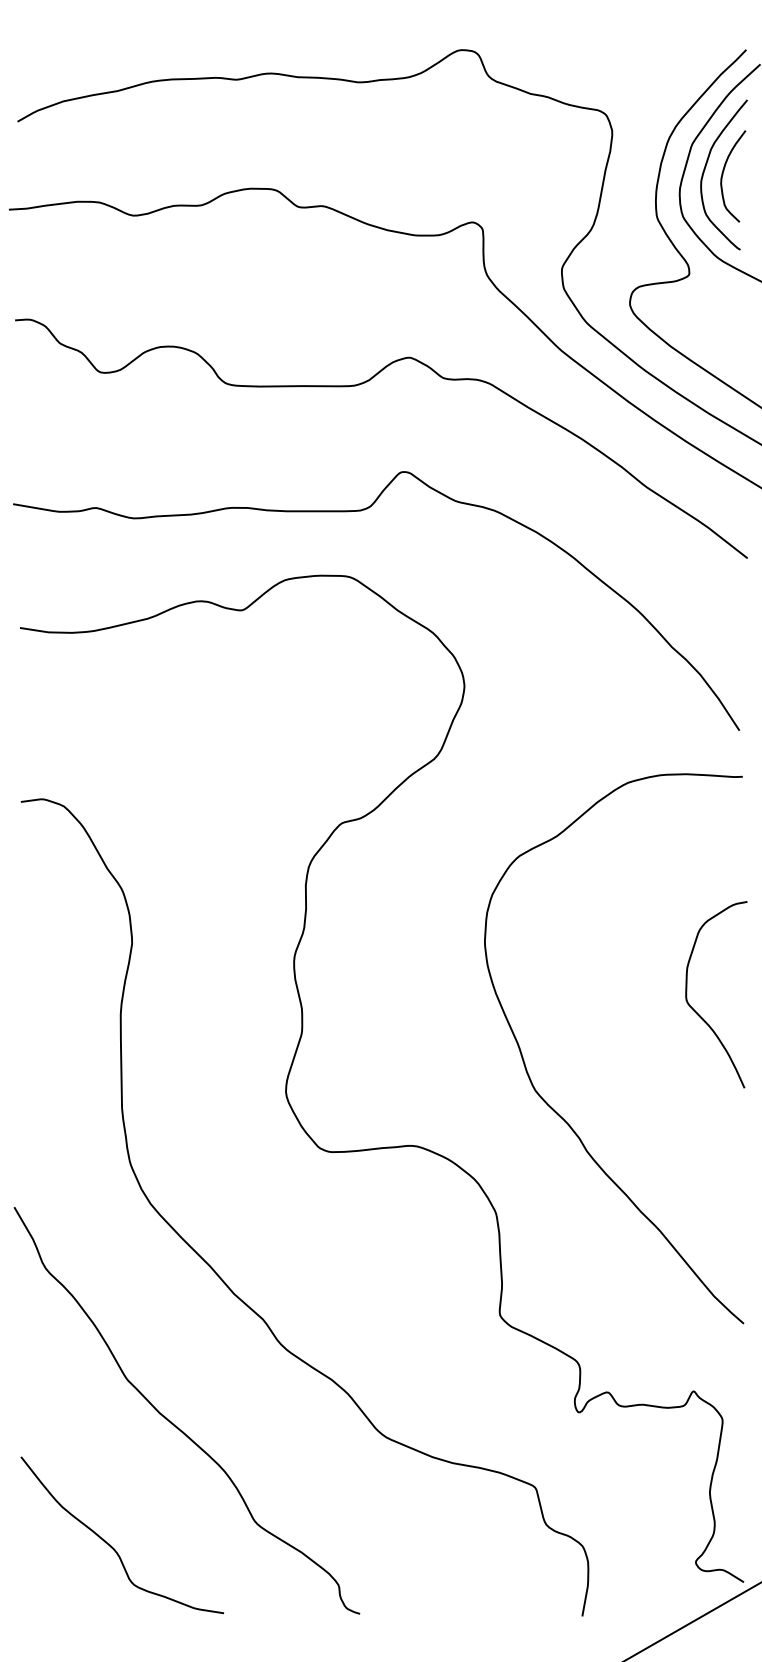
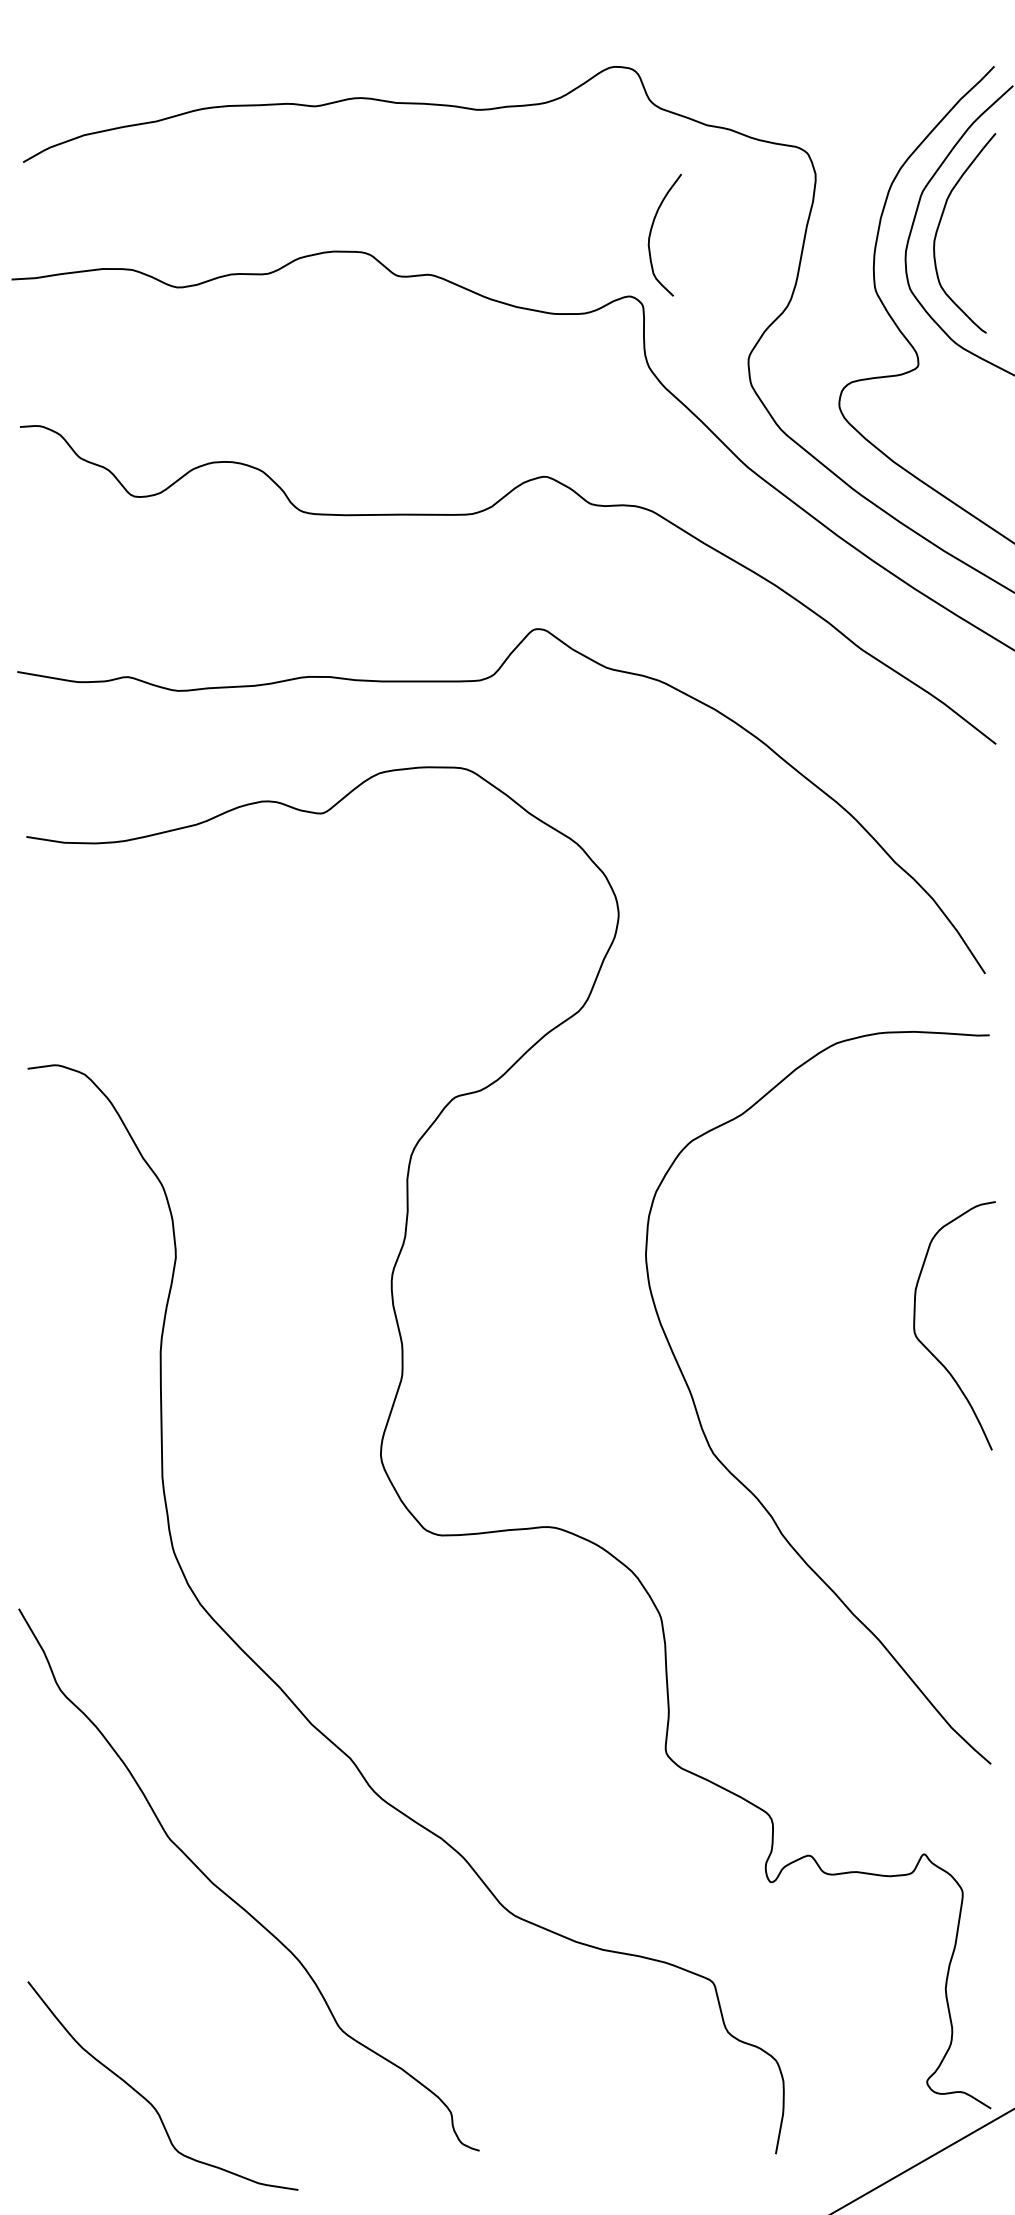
curve: (723, 172) -> (652, 229), moved
curve: (110, 1545) -> (147, 2099), moved

